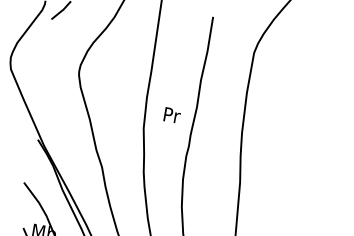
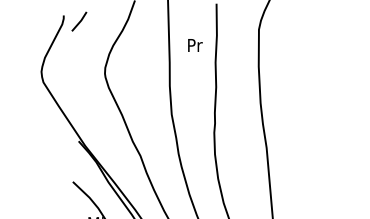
text: (172, 115) -> (195, 45), moved

